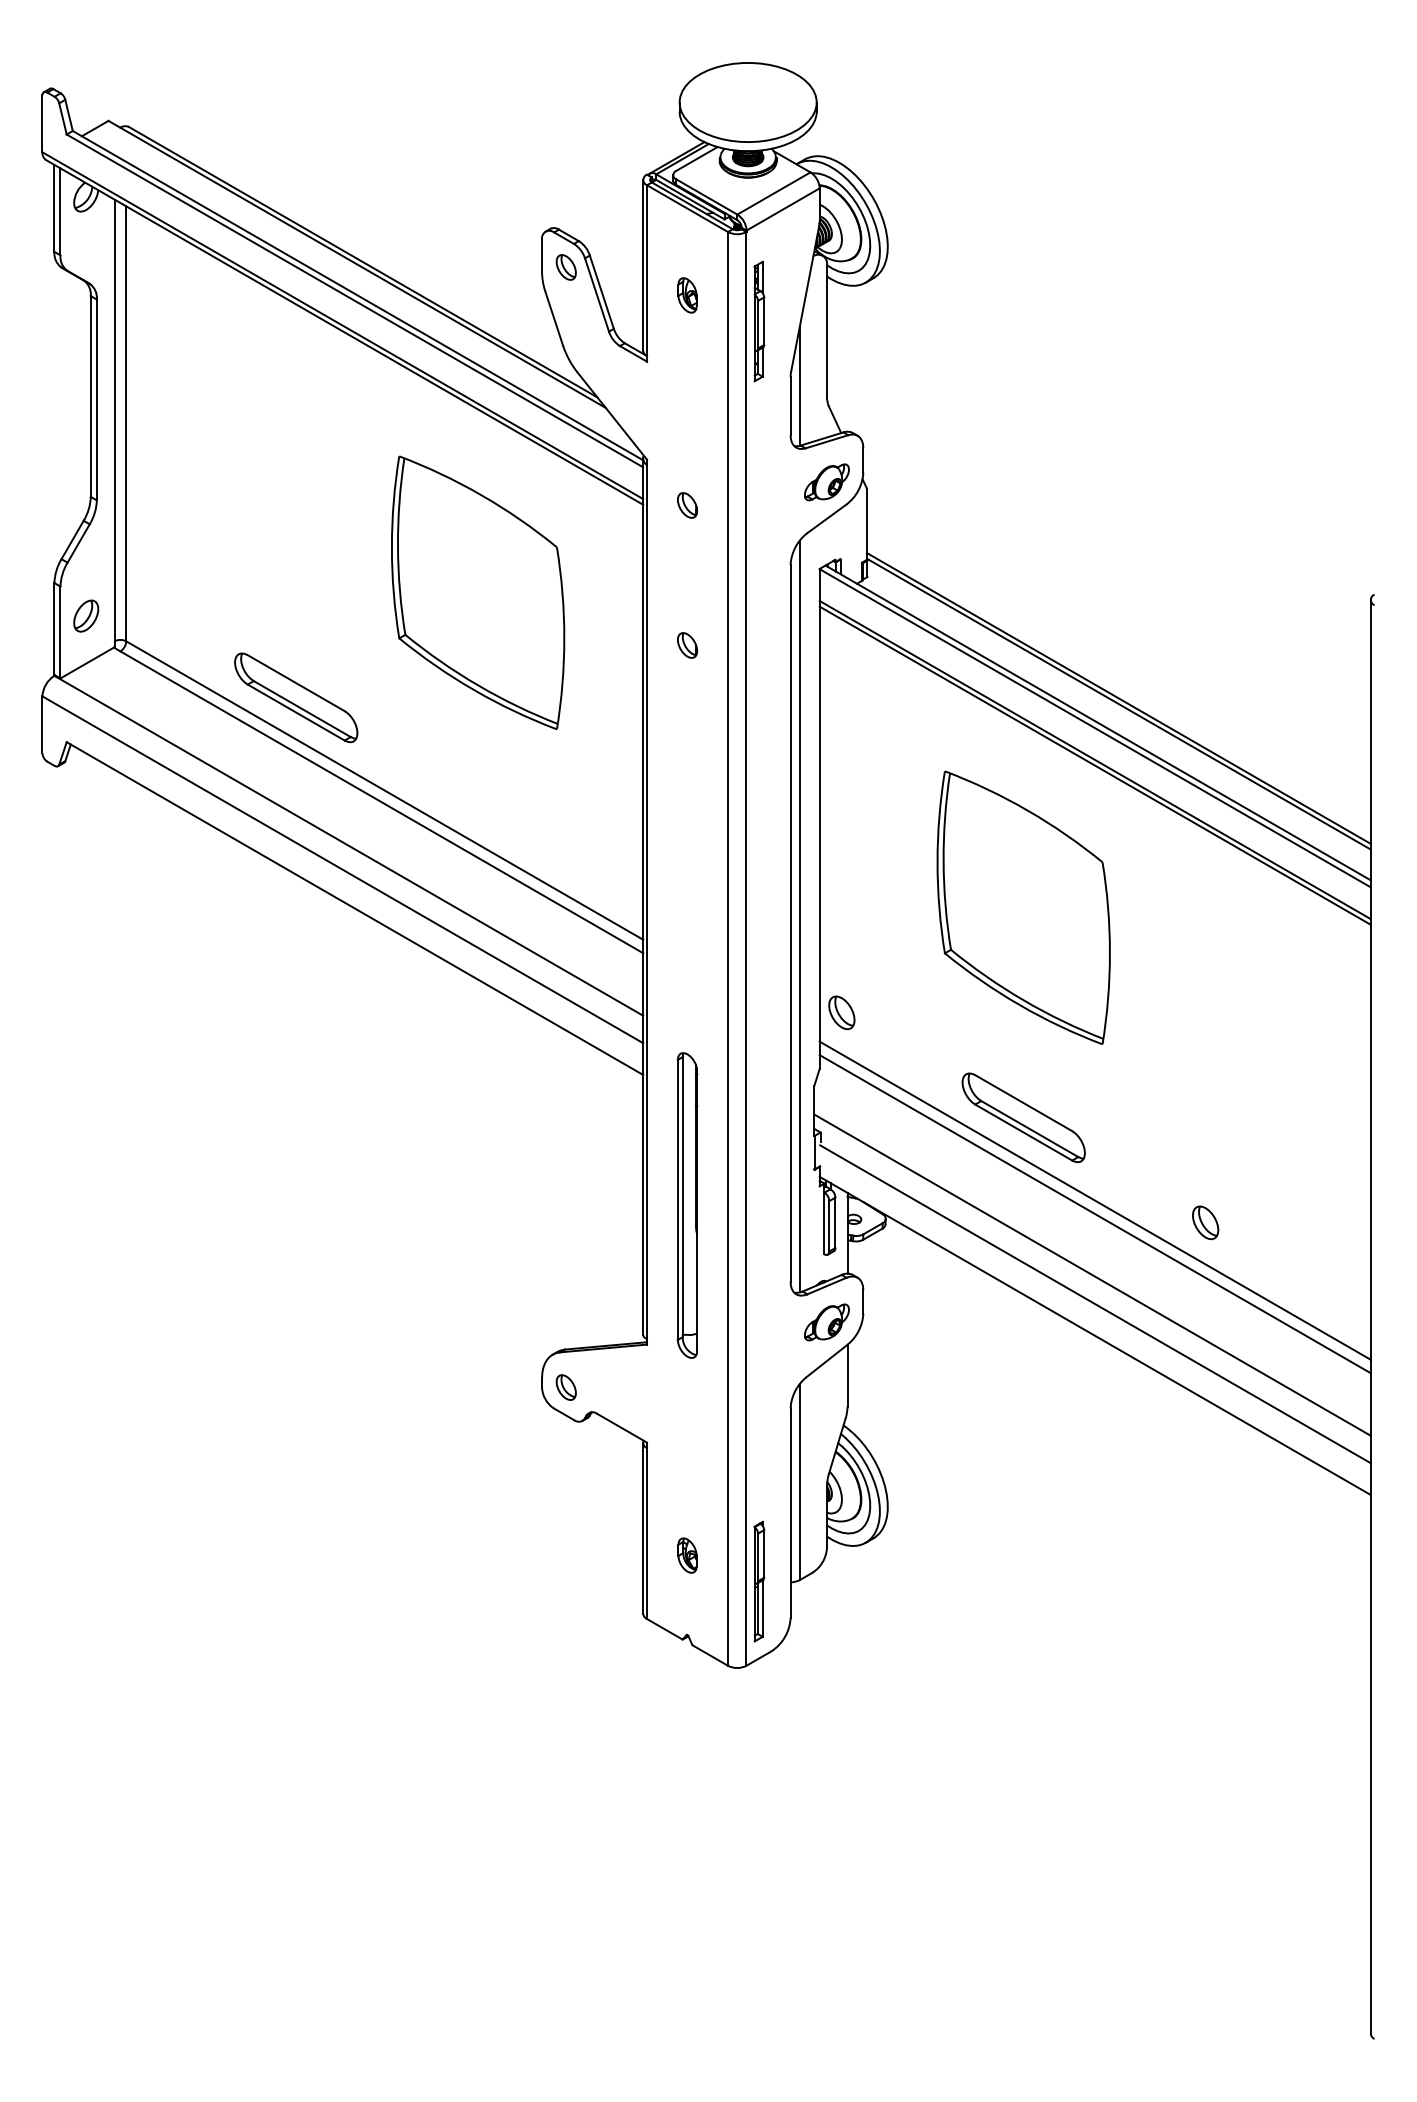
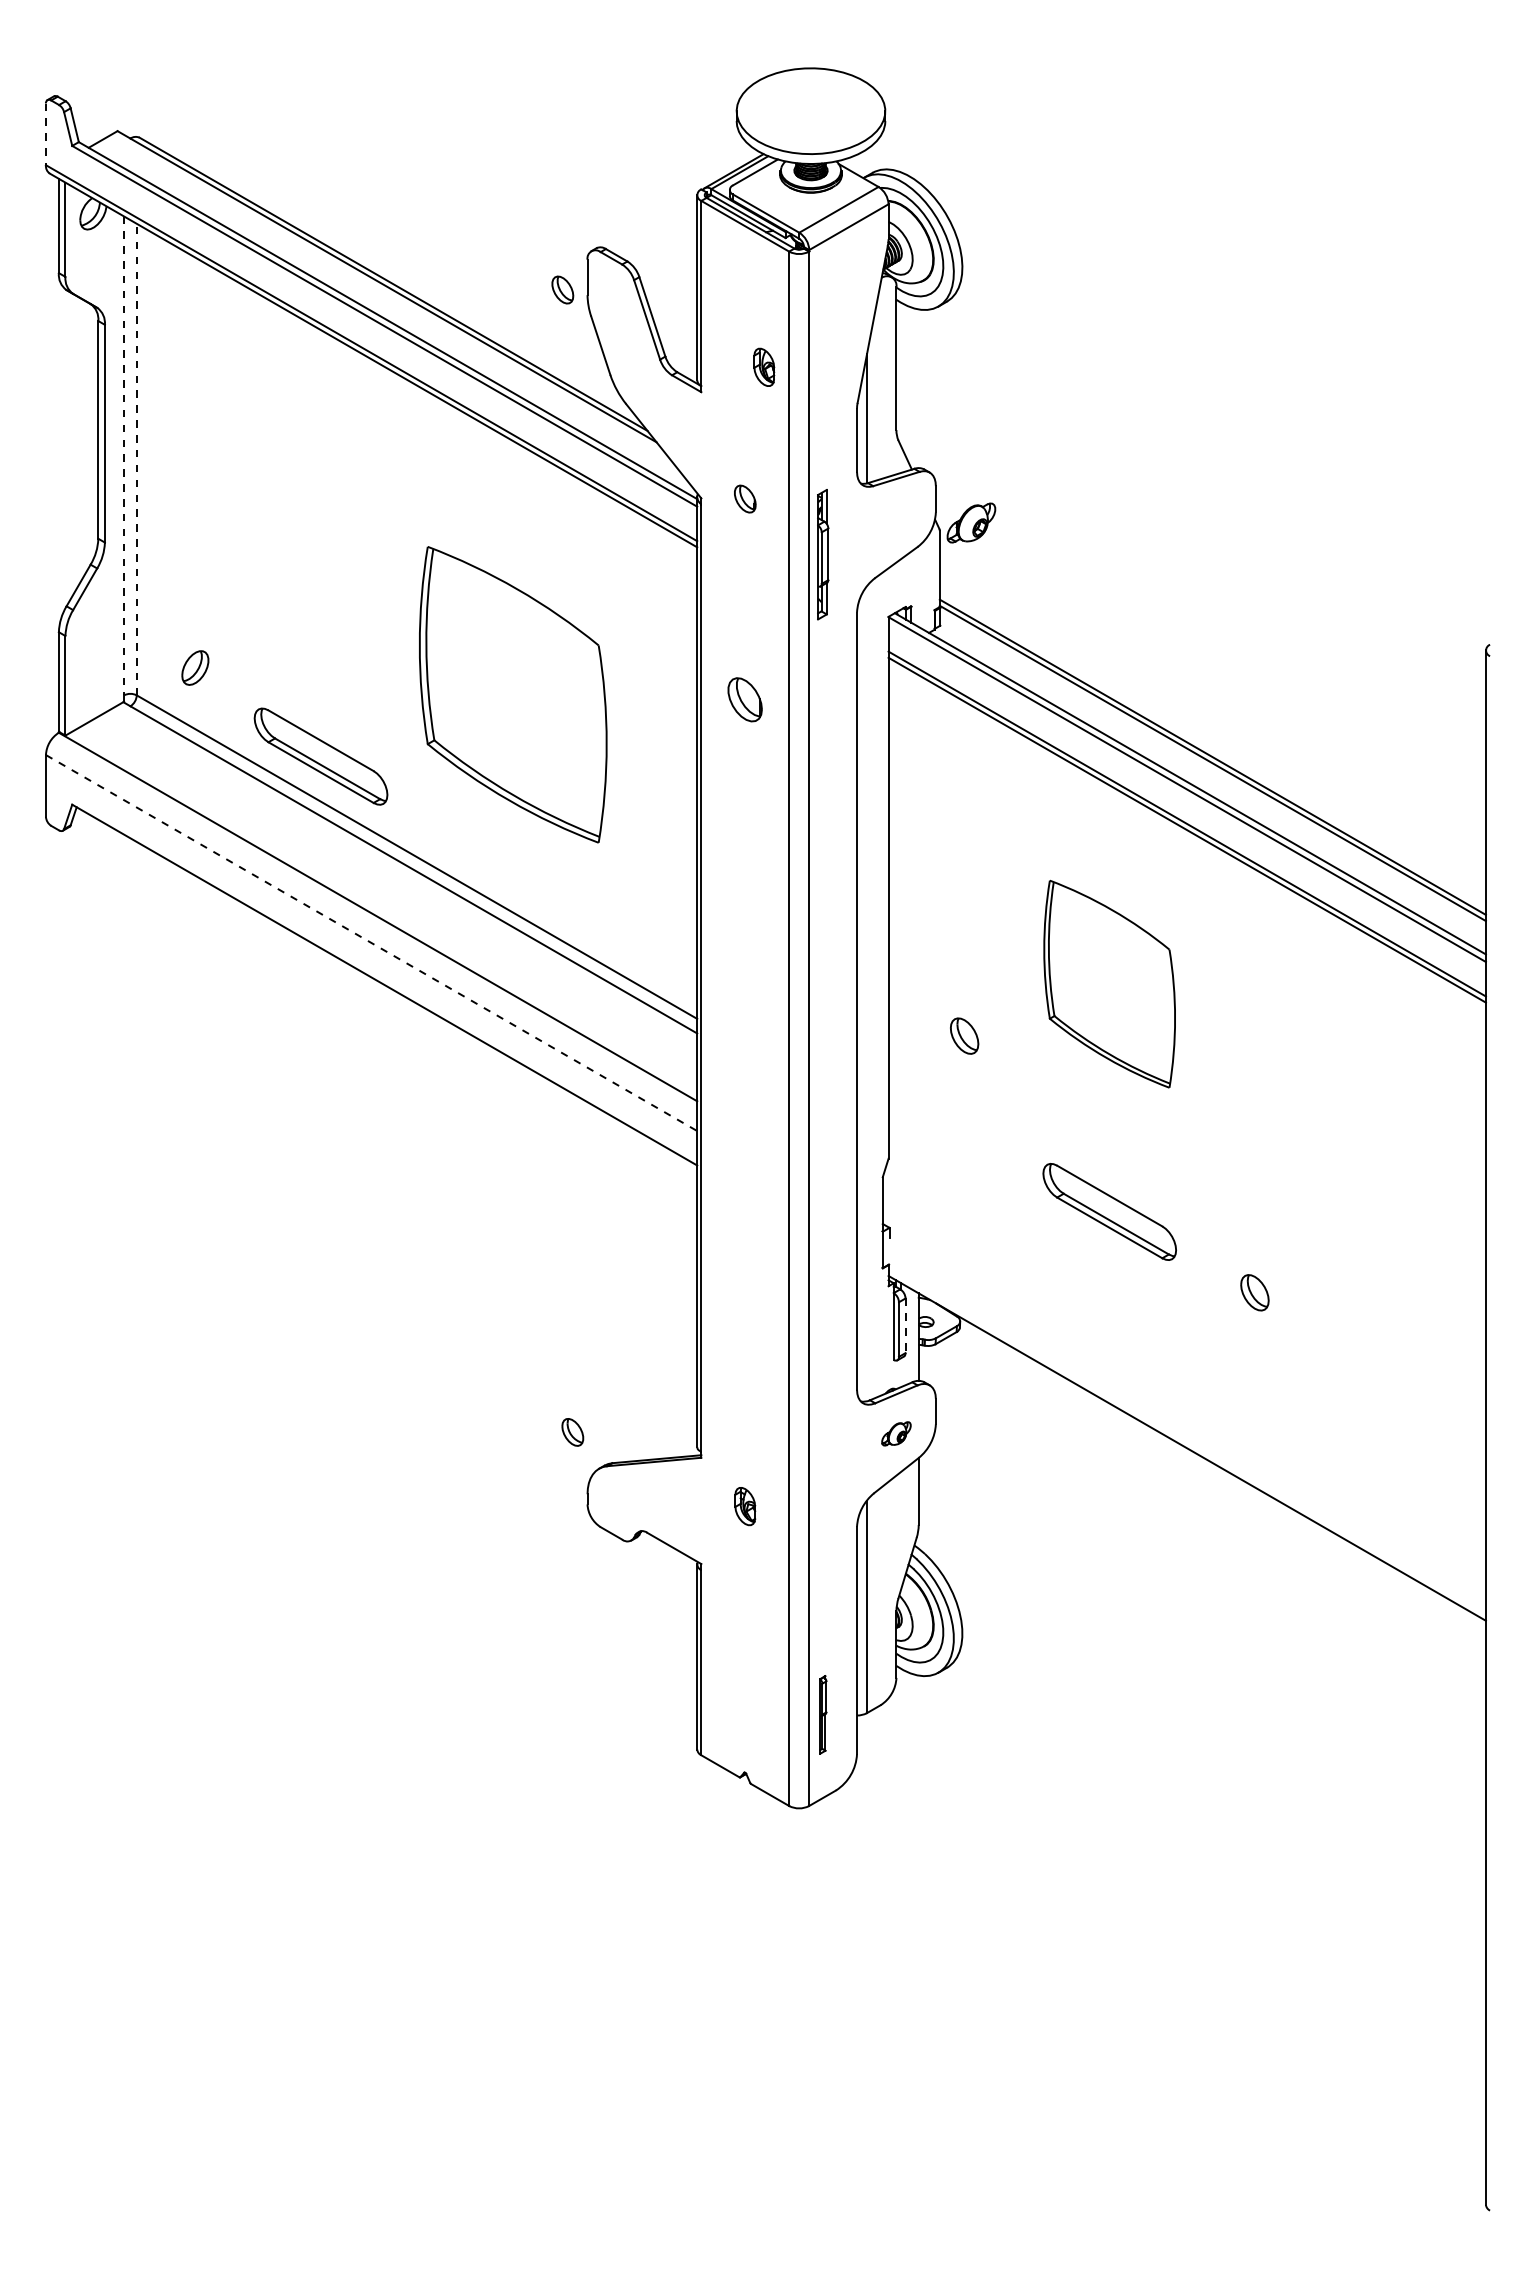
line: (42, 123) -> (45, 134), solid -> dashed
part: (565, 266) -> (562, 289), moved
part: (687, 294) -> (764, 366), moved
part: (759, 321) -> (823, 554), moved
line: (114, 421) -> (124, 456), solid -> dashed
line: (126, 423) -> (136, 459), solid -> dashed
part: (827, 481) -> (971, 522), moved
part: (687, 504) -> (745, 498), moved
part: (478, 592) -> (513, 694), moved
part: (86, 615) -> (195, 667), moved
part: (687, 645) -> (745, 699), size x1.6
line: (343, 870) -> (372, 943), solid -> dashed
part: (1023, 907) -> (1109, 983), size x0.7
line: (800, 916) -> (867, 993), removed
part: (841, 1012) -> (964, 1035), moved
line: (1094, 1200) -> (1186, 1301), removed
part: (686, 1205) -> (744, 1307), removed
line: (1094, 1213) -> (1186, 1315), removed
part: (1205, 1222) -> (1254, 1292), moved
line: (835, 1223) -> (905, 1326), solid -> dashed
line: (1091, 1275) -> (1183, 1382), removed
line: (1095, 1303) -> (1187, 1413), removed
part: (827, 1322) -> (896, 1433), size x0.6
part: (565, 1387) -> (572, 1432), moved
part: (687, 1555) -> (745, 1506), moved
part: (759, 1581) -> (823, 1714), size x0.6

